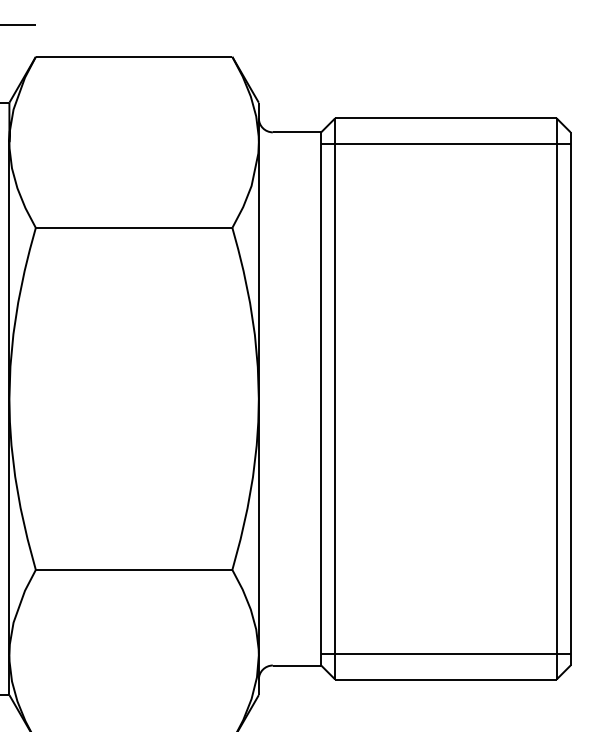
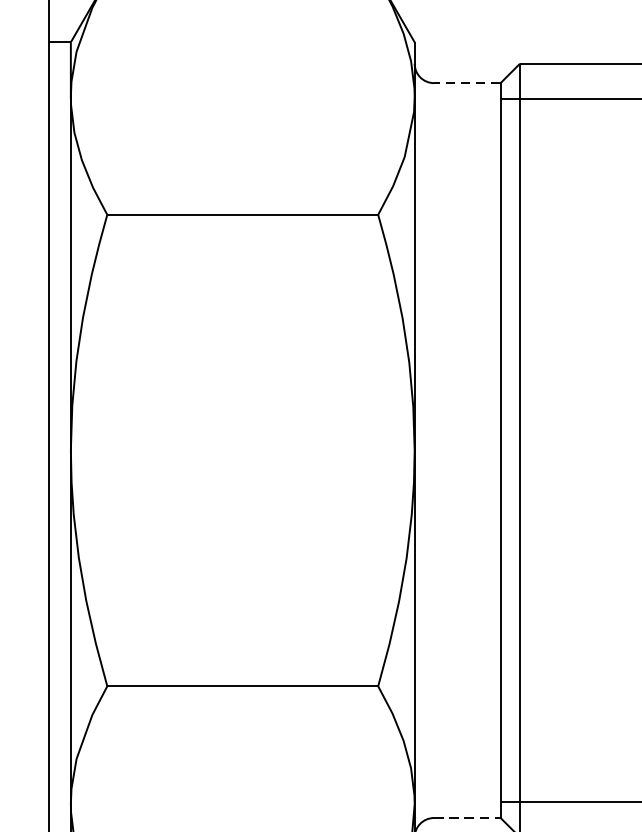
line: (296, 132) -> (466, 83), solid -> dashed
line: (297, 665) -> (467, 818), solid -> dashed

